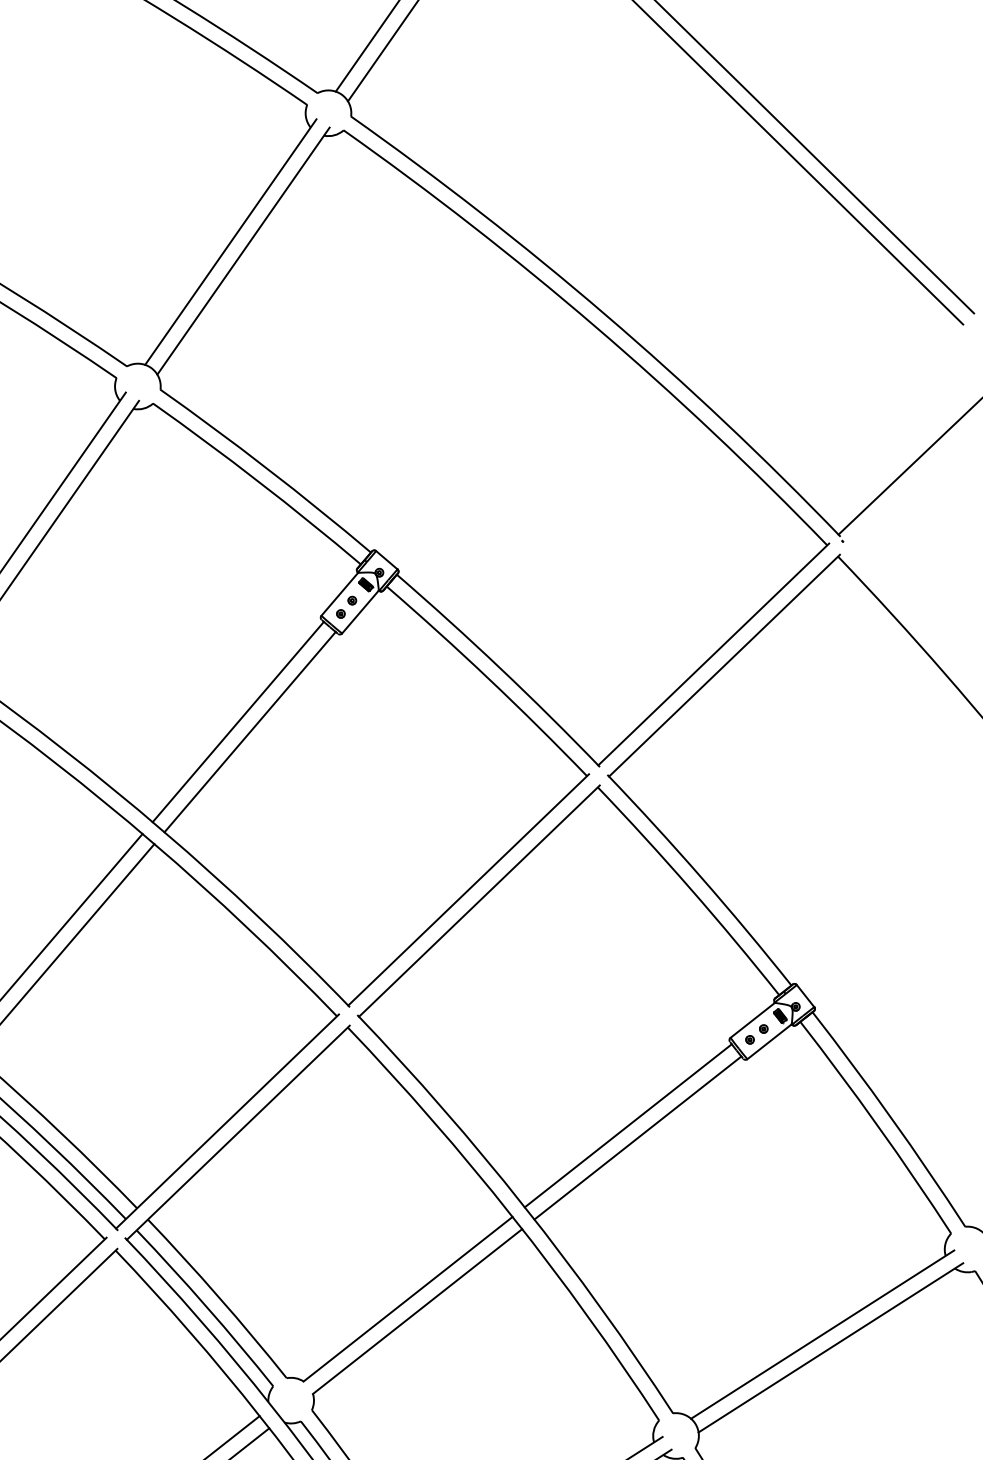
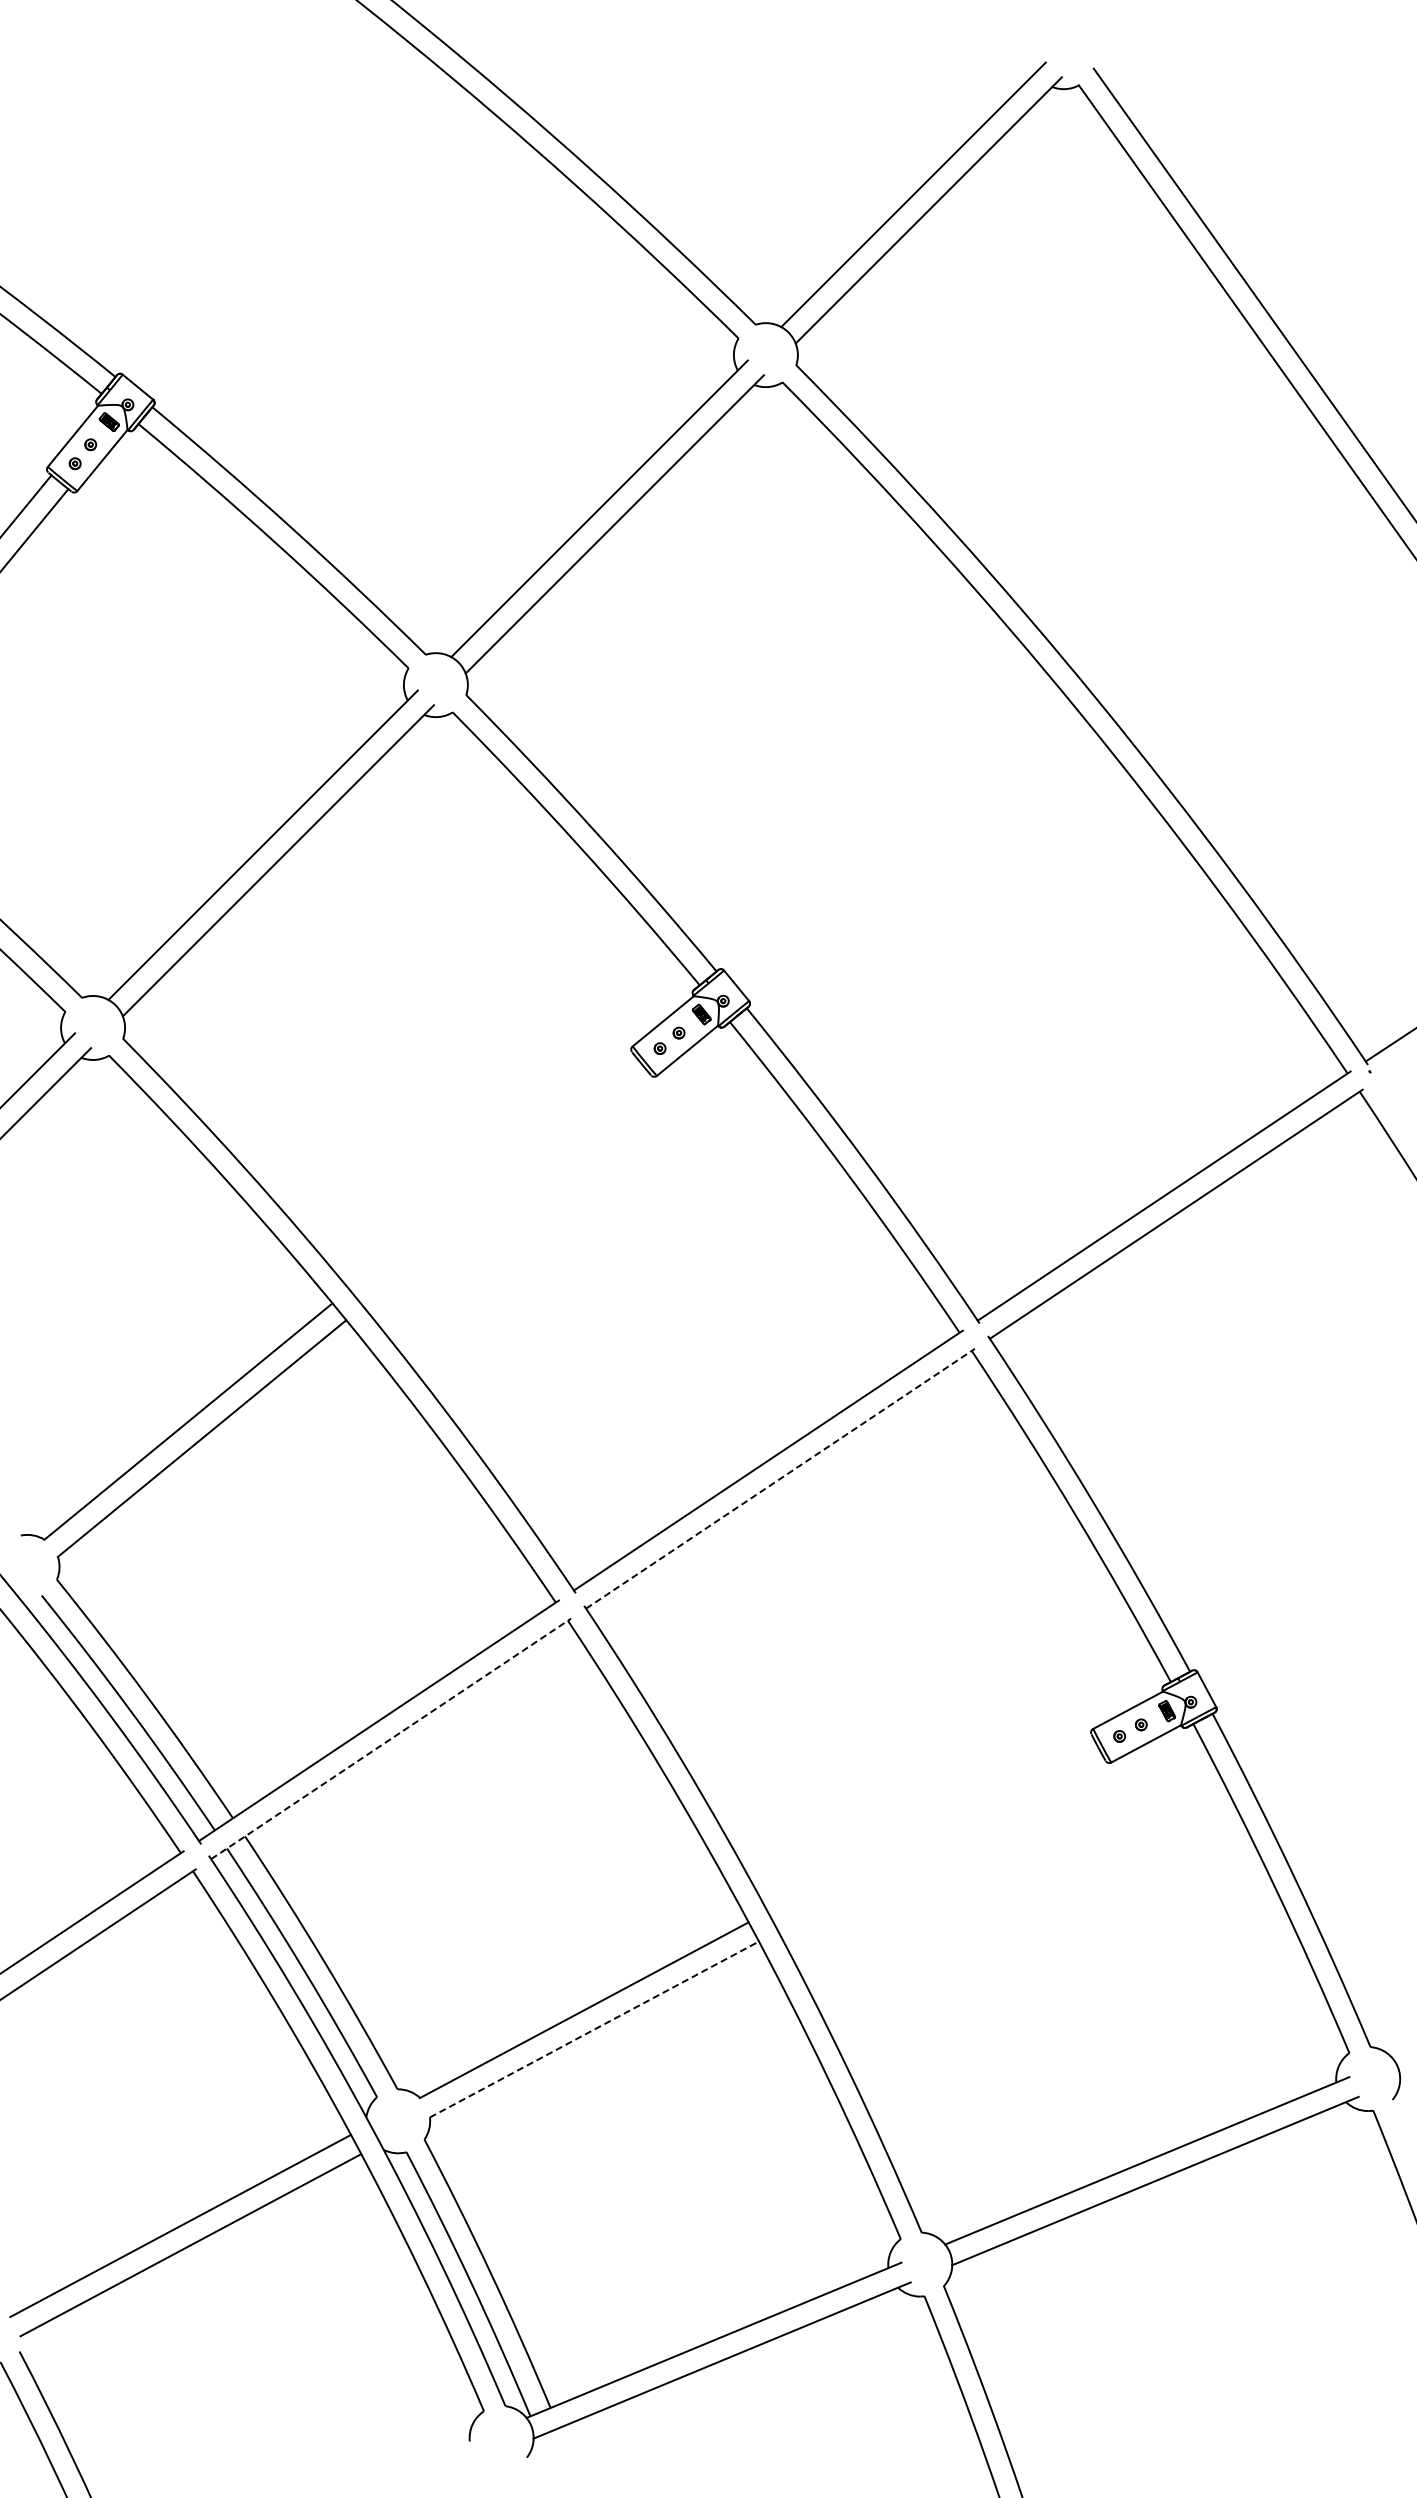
line: (237, 722) -> (491, 1172), removed
line: (249, 732) -> (505, 1189), removed
line: (479, 900) -> (780, 1478), solid -> dashed
line: (628, 1126) -> (930, 1825), removed
line: (238, 1132) -> (391, 1738), solid -> dashed
line: (637, 1138) -> (940, 1844), removed
line: (417, 1311) -> (594, 2029), solid -> dashed

